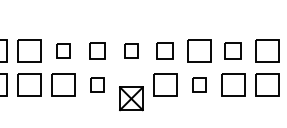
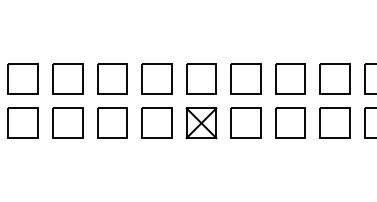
part: (63, 50) -> (112, 78), size x1.67
part: (97, 50) -> (156, 78), size x1.43
part: (131, 50) -> (201, 78), size x1.67
part: (165, 50) -> (245, 78), size x1.43
part: (232, 50) -> (334, 78), size x1.43
part: (97, 84) -> (156, 122), size x1.67
part: (199, 84) -> (290, 122), size x1.67
part: (131, 98) -> (201, 123), moved

